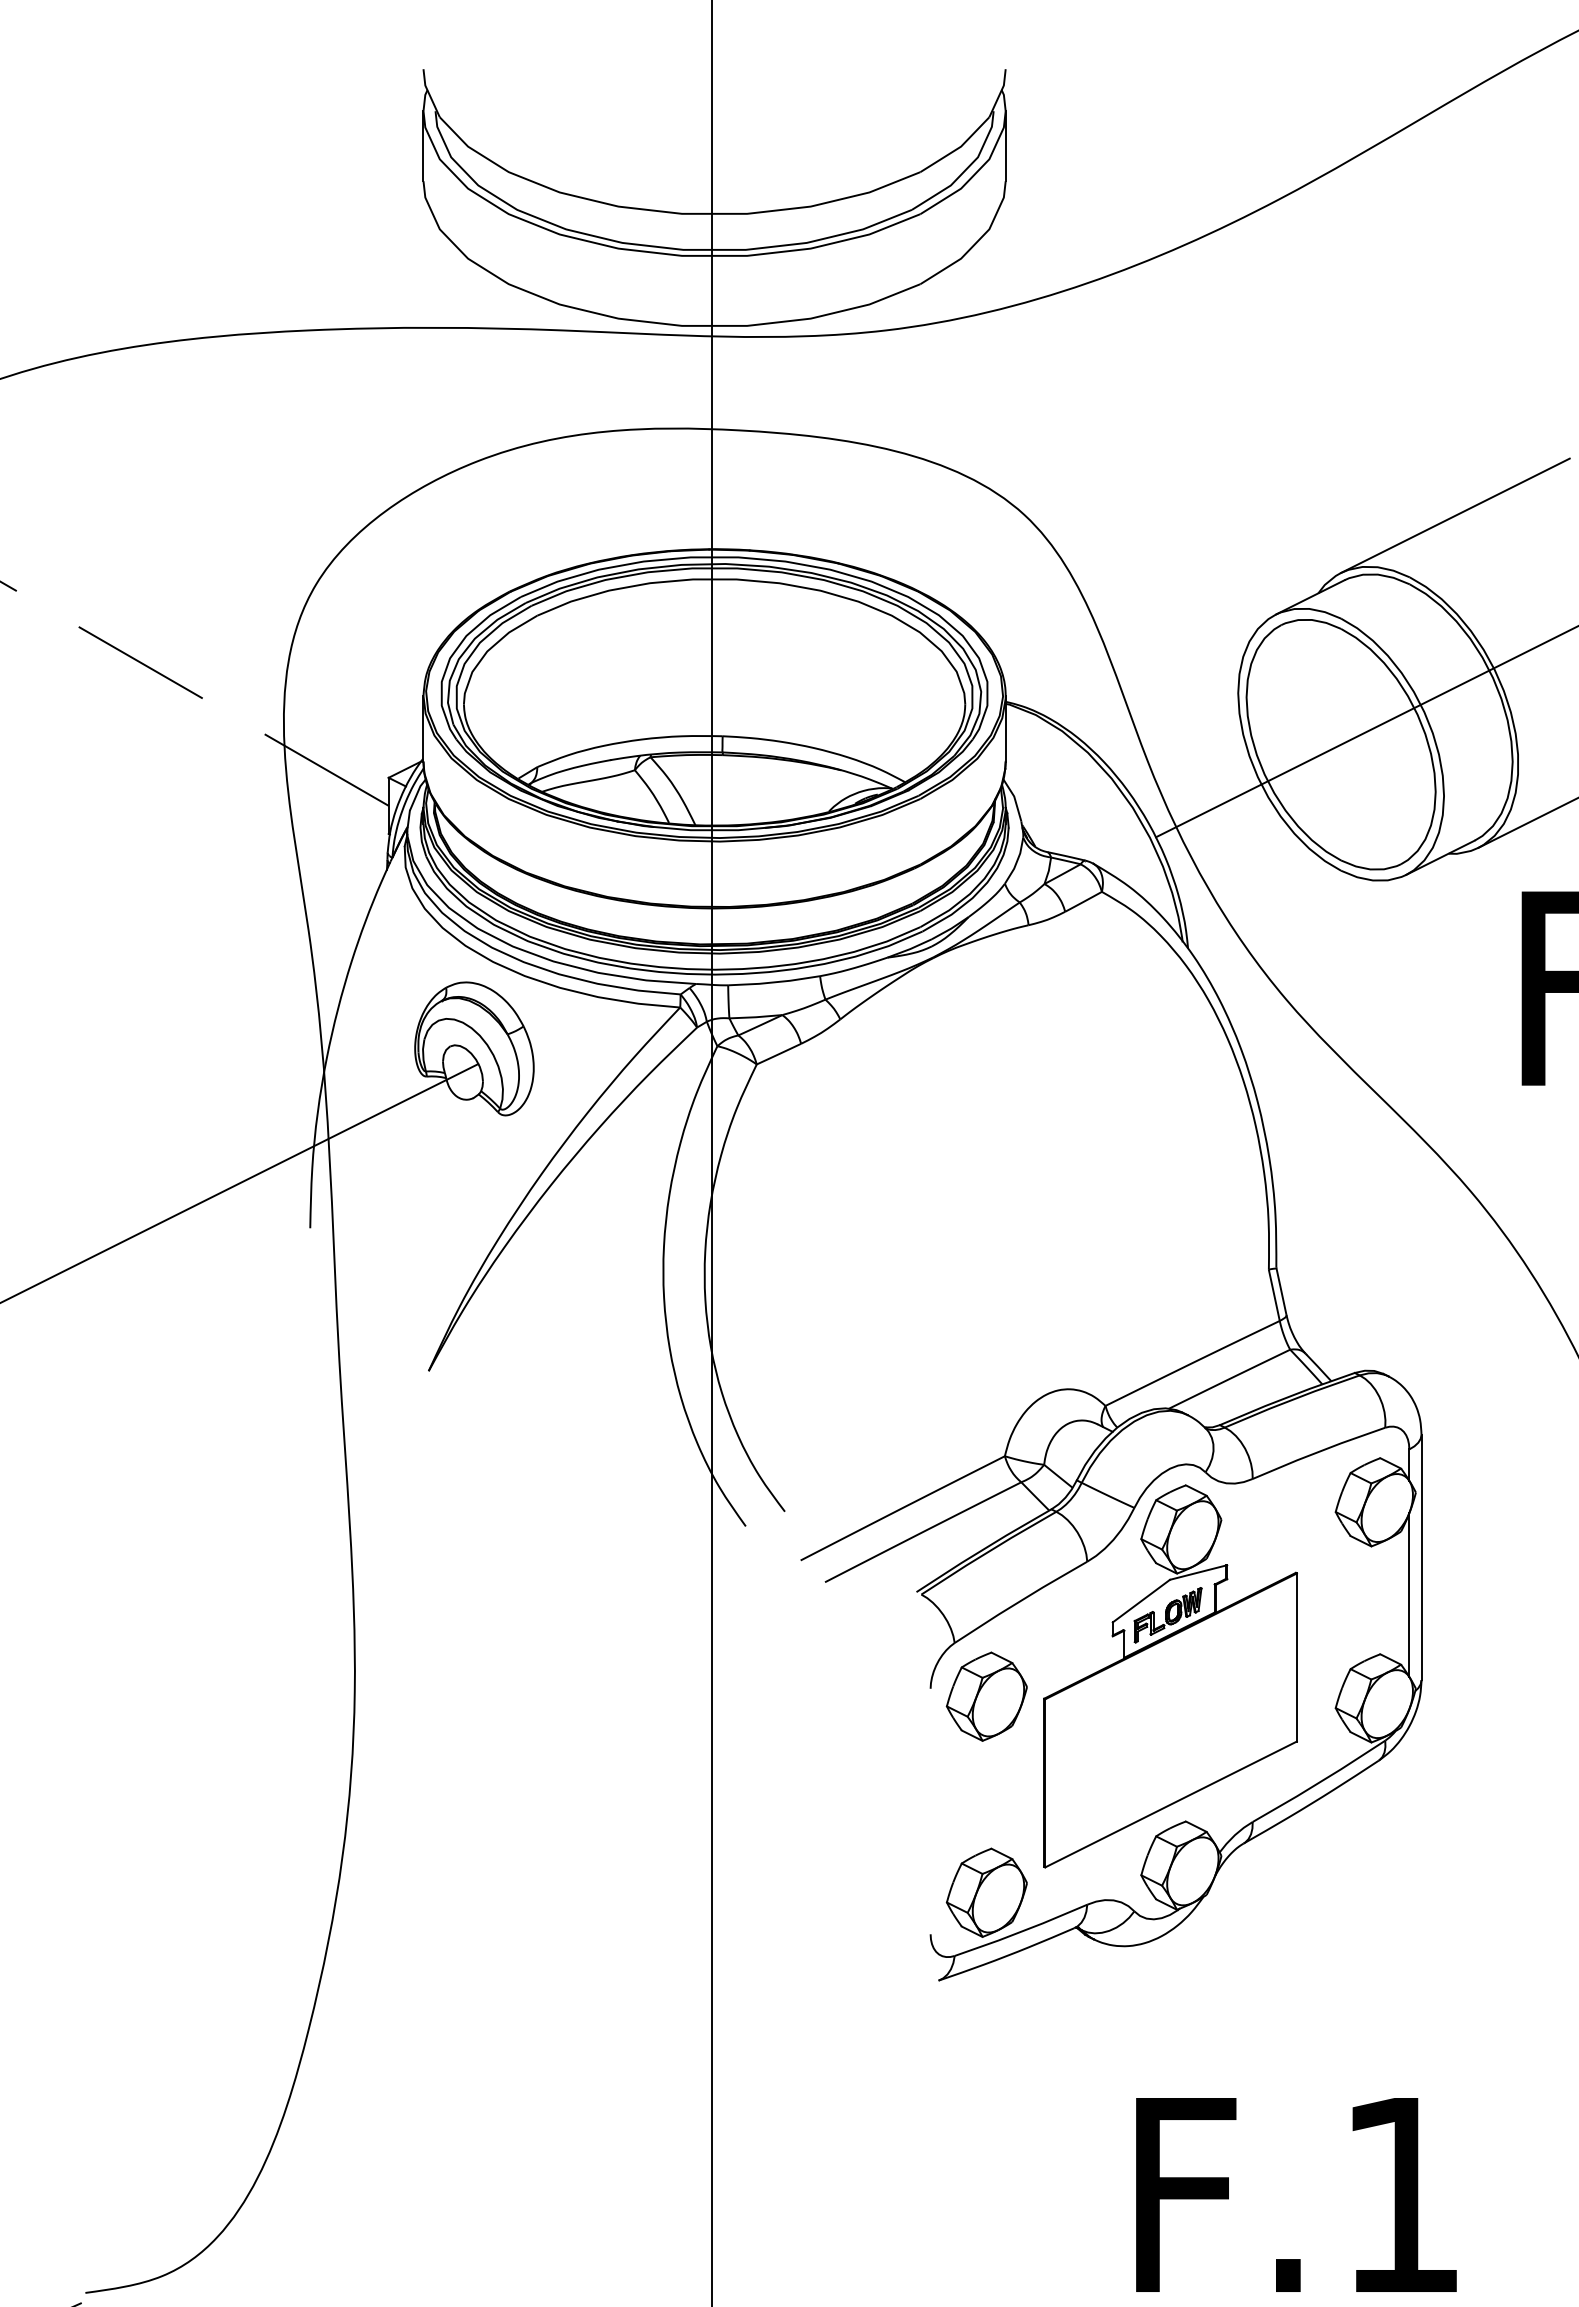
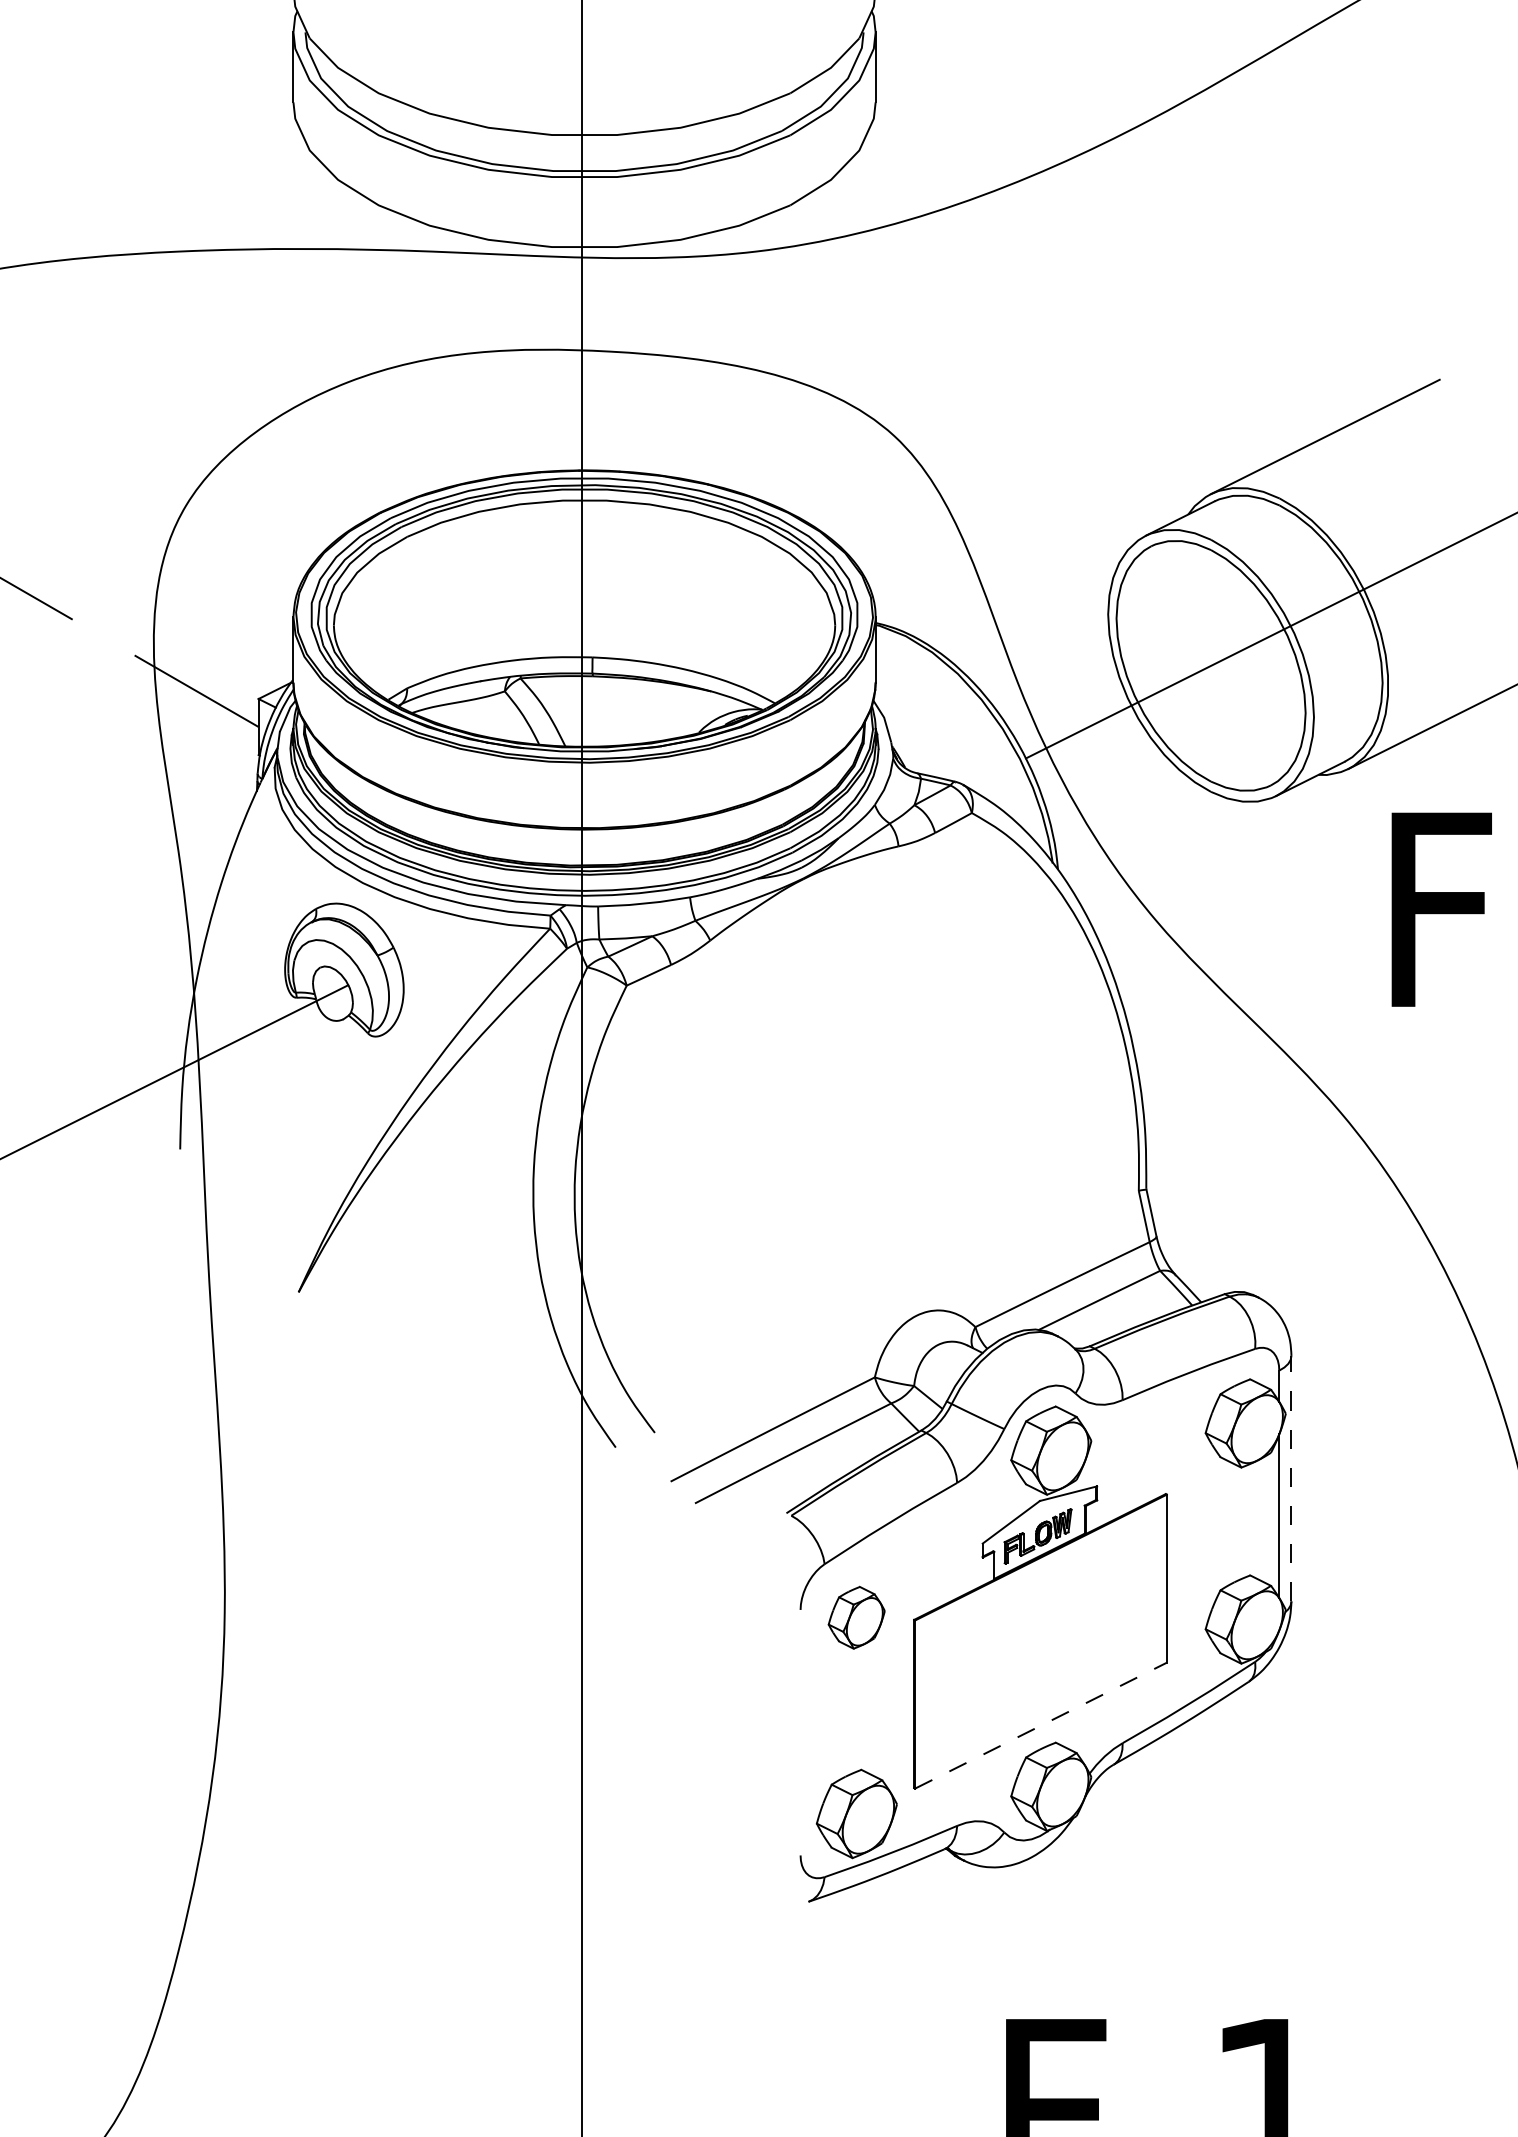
line: (1421, 1557) -> (1291, 1478), solid -> dashed
part: (986, 1696) -> (856, 1617), size x0.7
line: (1171, 1804) -> (1041, 1725), solid -> dashed

